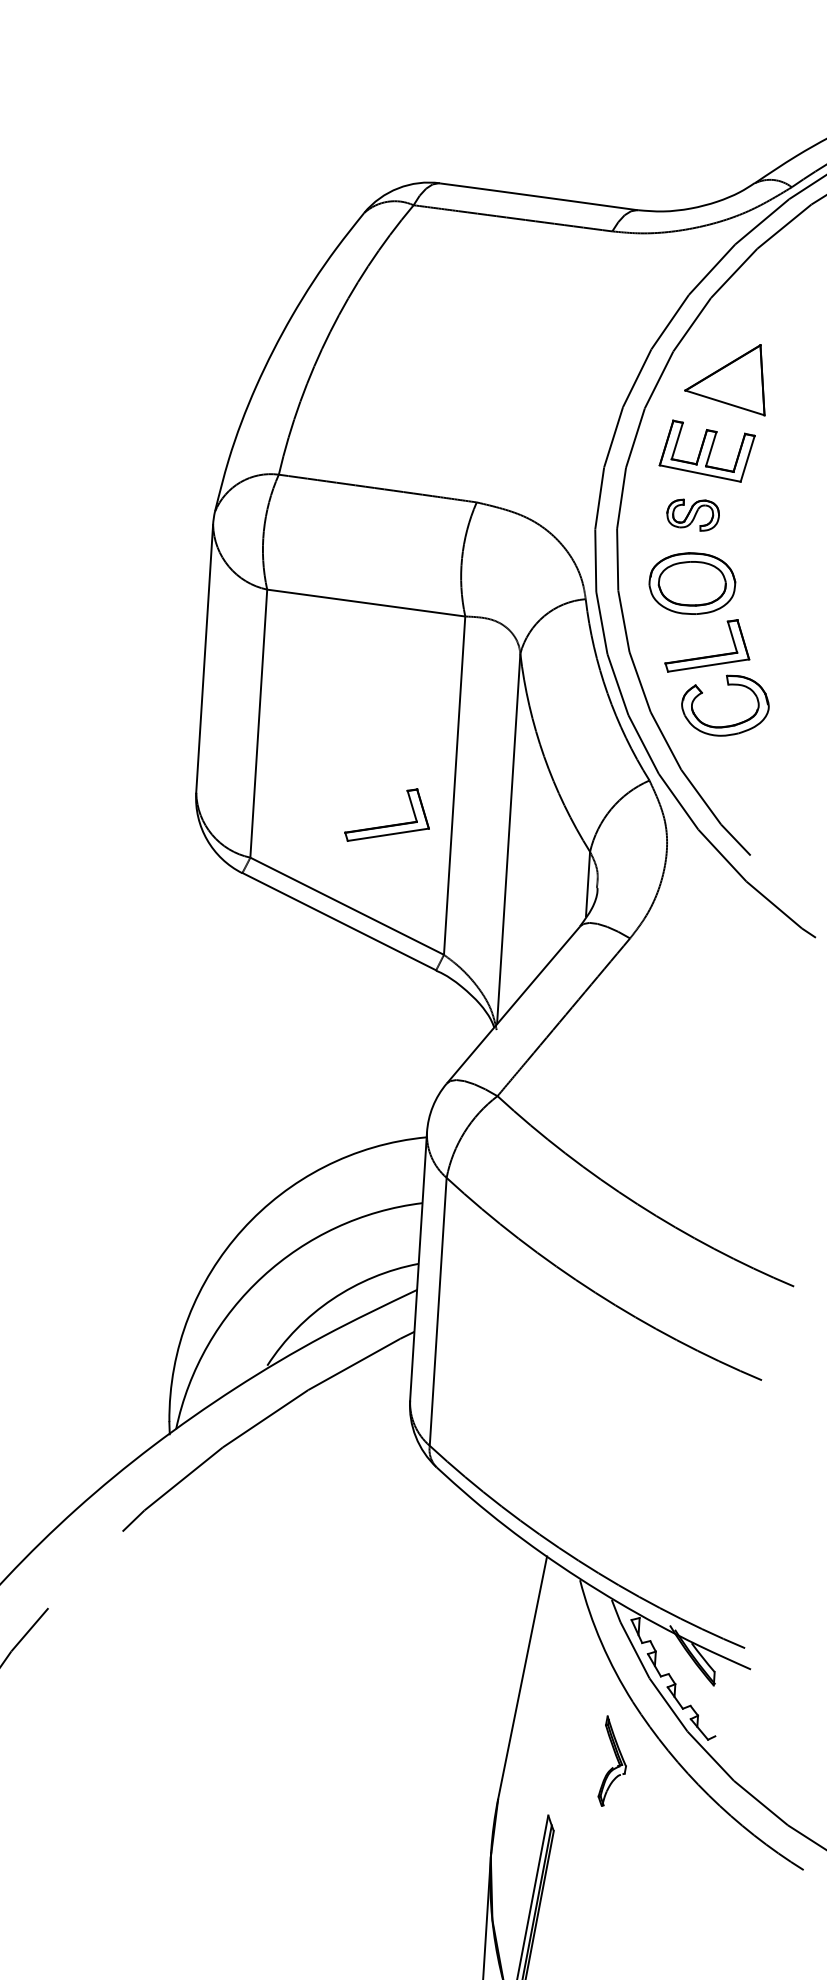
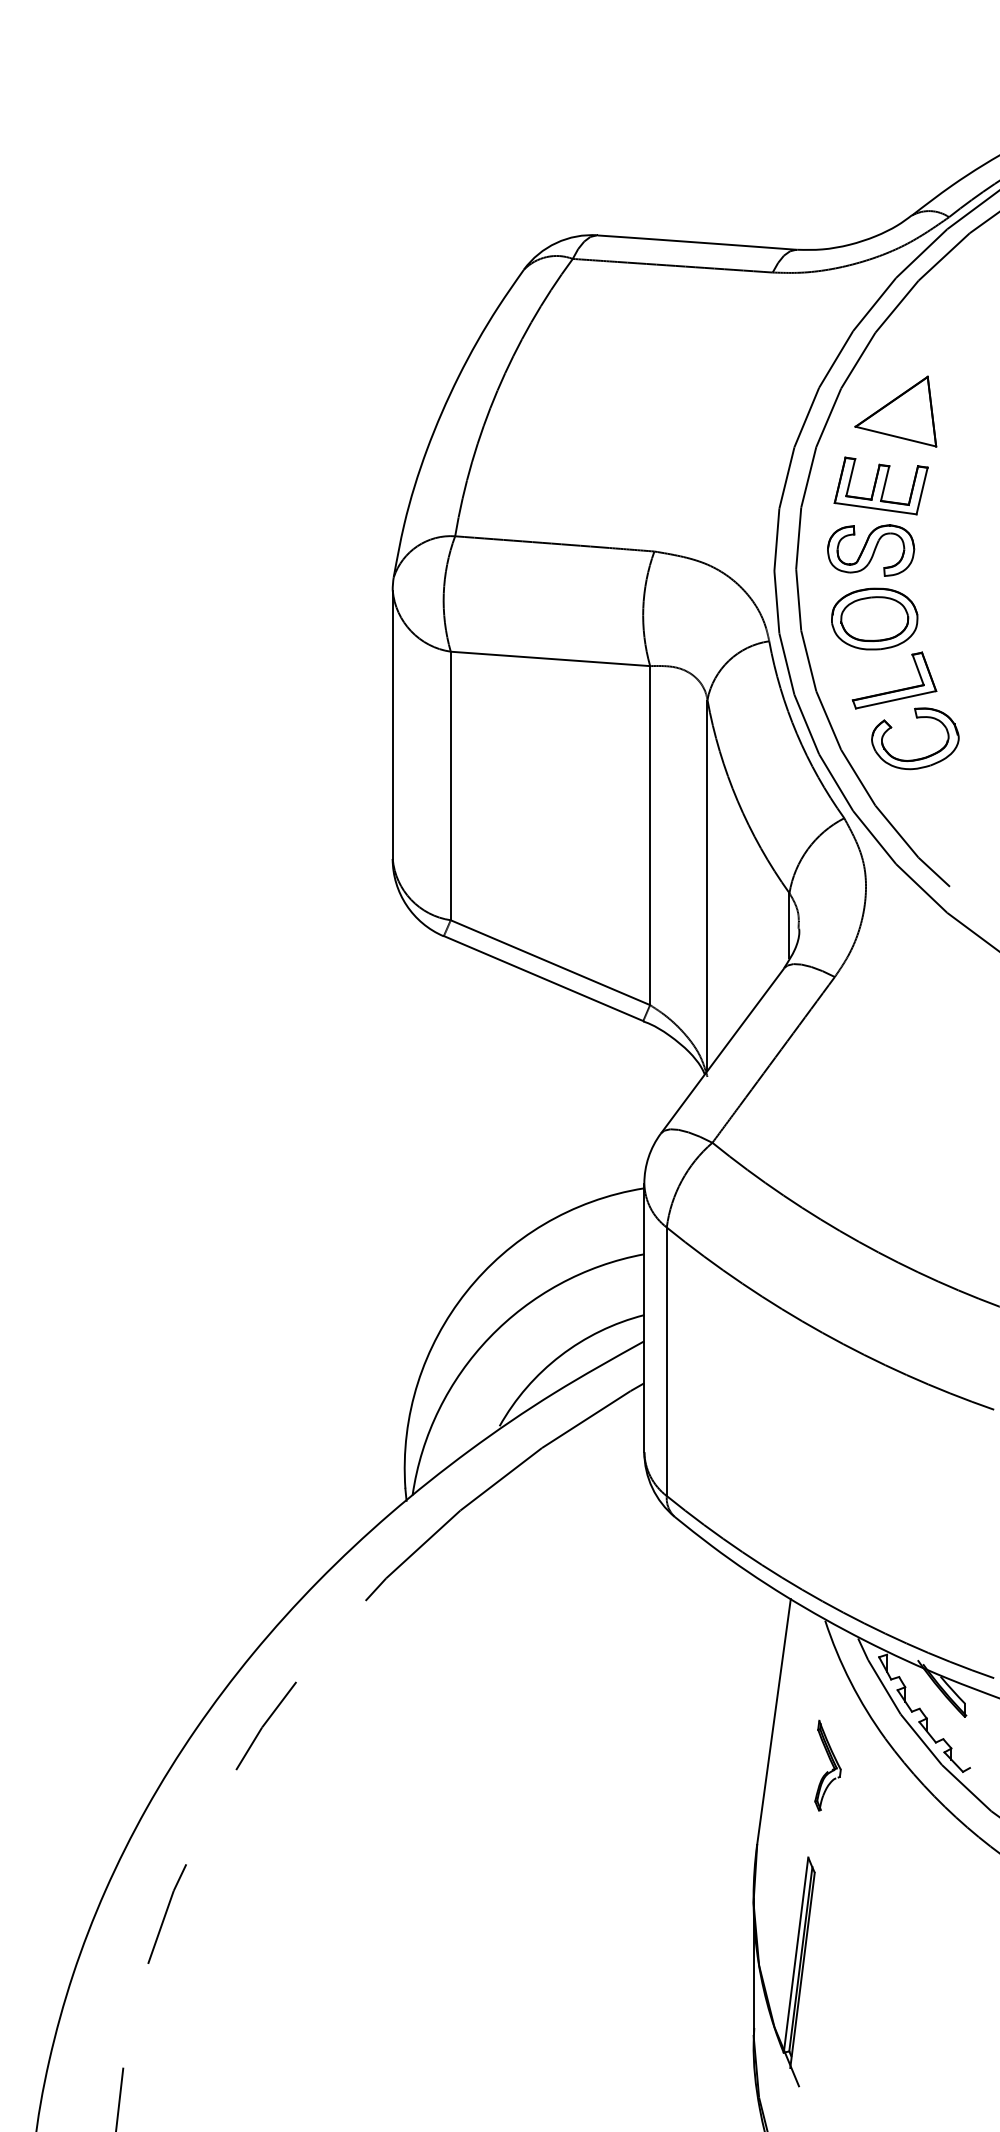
part: (693, 515) -> (871, 550), size x1.67
part: (390, 824) -> (588, 878), removed
part: (613, 1761) -> (827, 1765), moved

